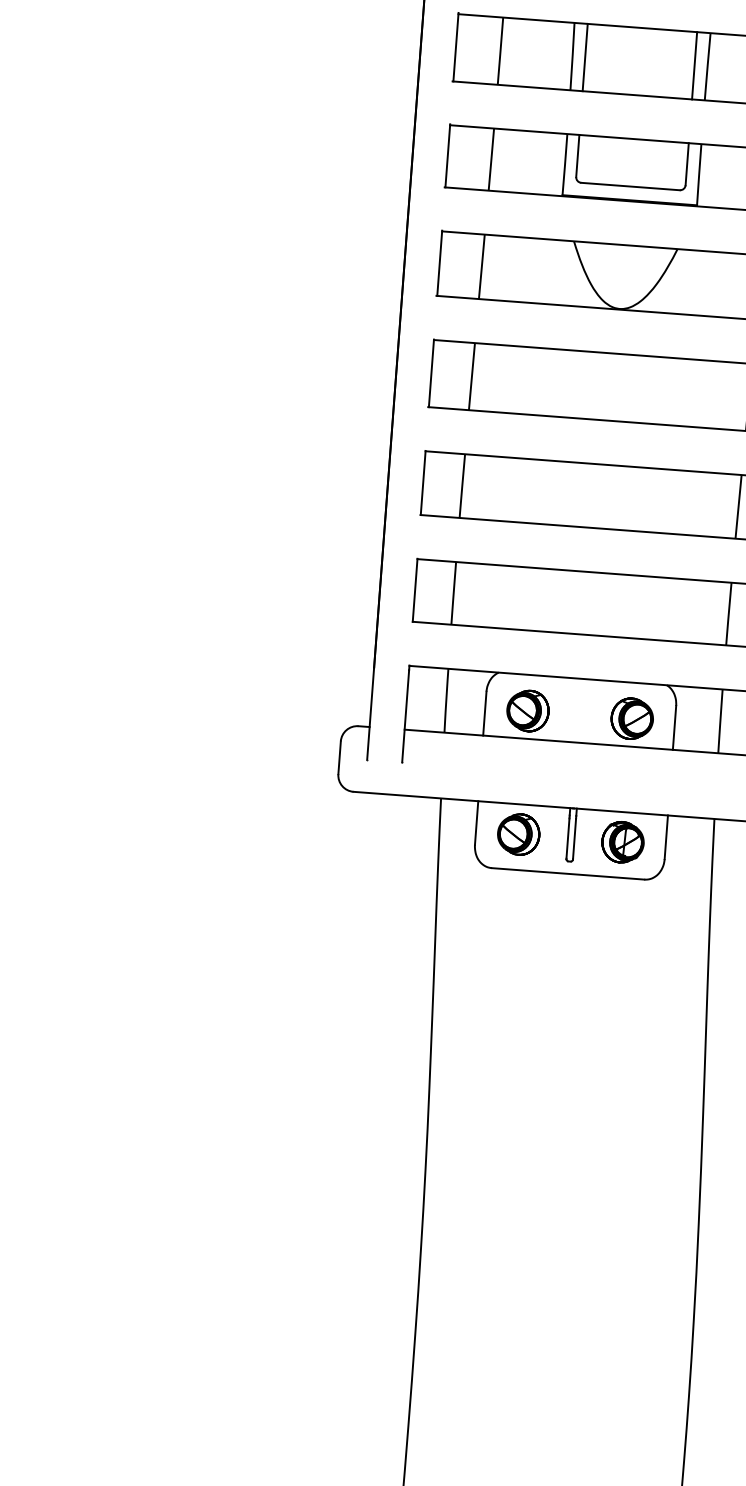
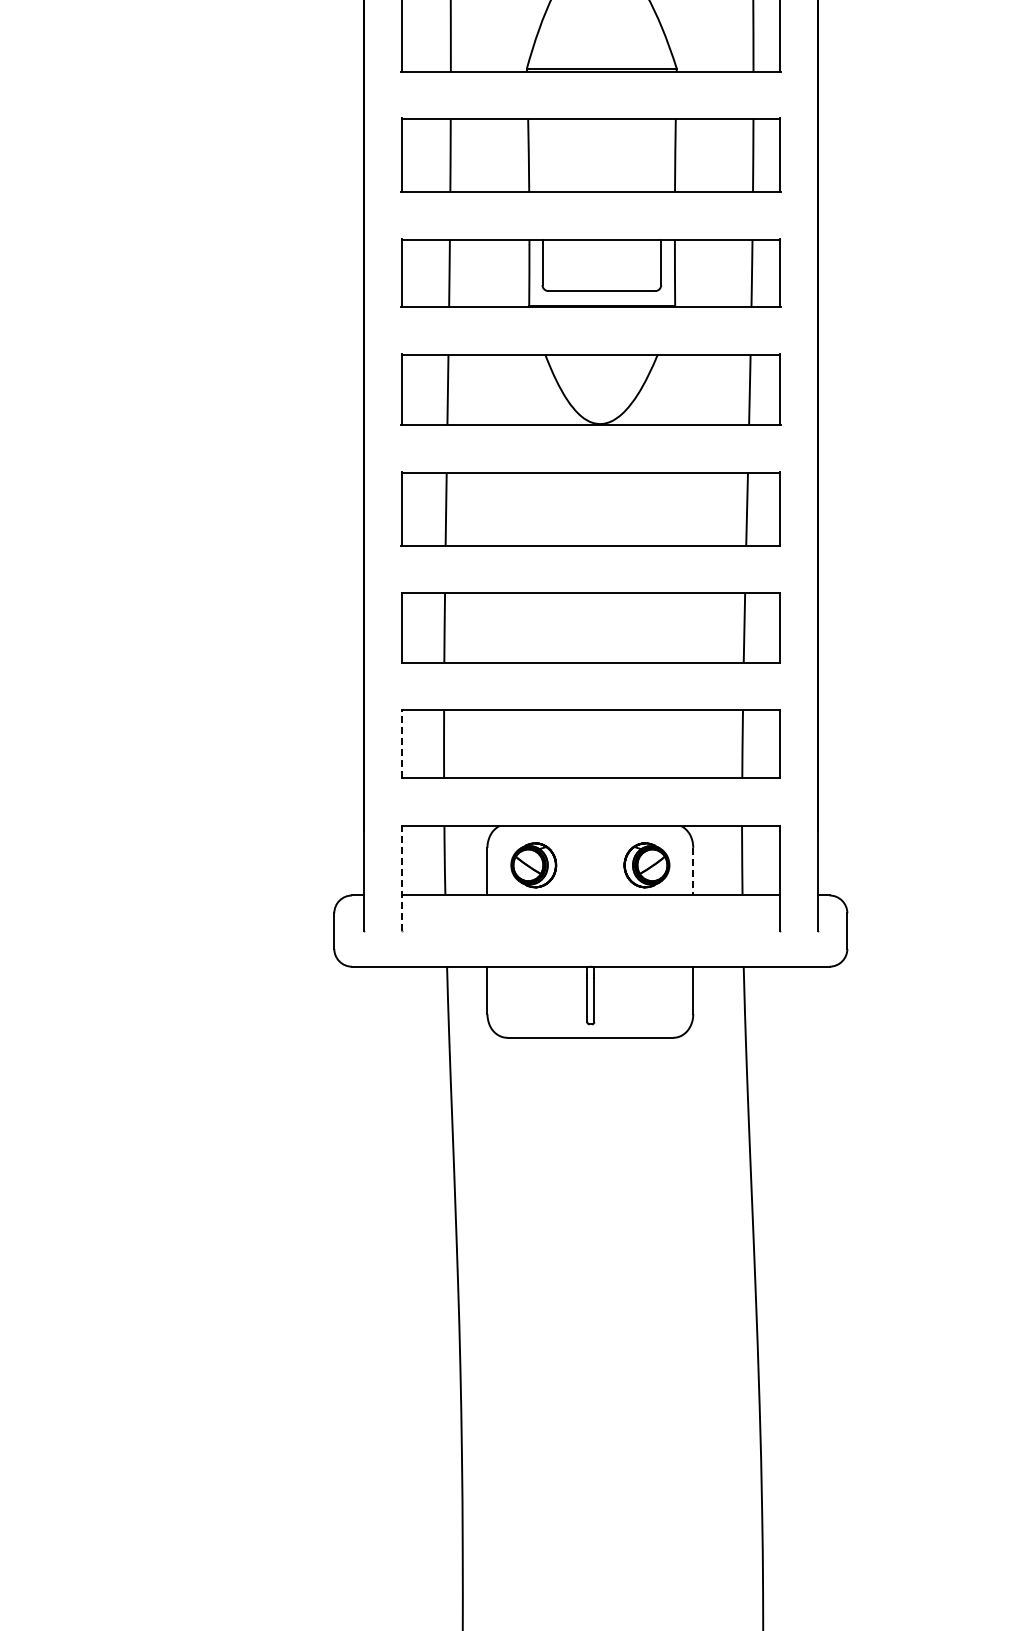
line: (585, 57) -> (542, 155), removed
line: (694, 65) -> (661, 155), removed
line: (415, 589) -> (402, 743), solid -> dashed
line: (405, 715) -> (402, 880), solid -> dashed
line: (674, 727) -> (693, 871), solid -> dashed
part: (518, 834) -> (533, 999), removed
part: (622, 842) -> (646, 999), removed

